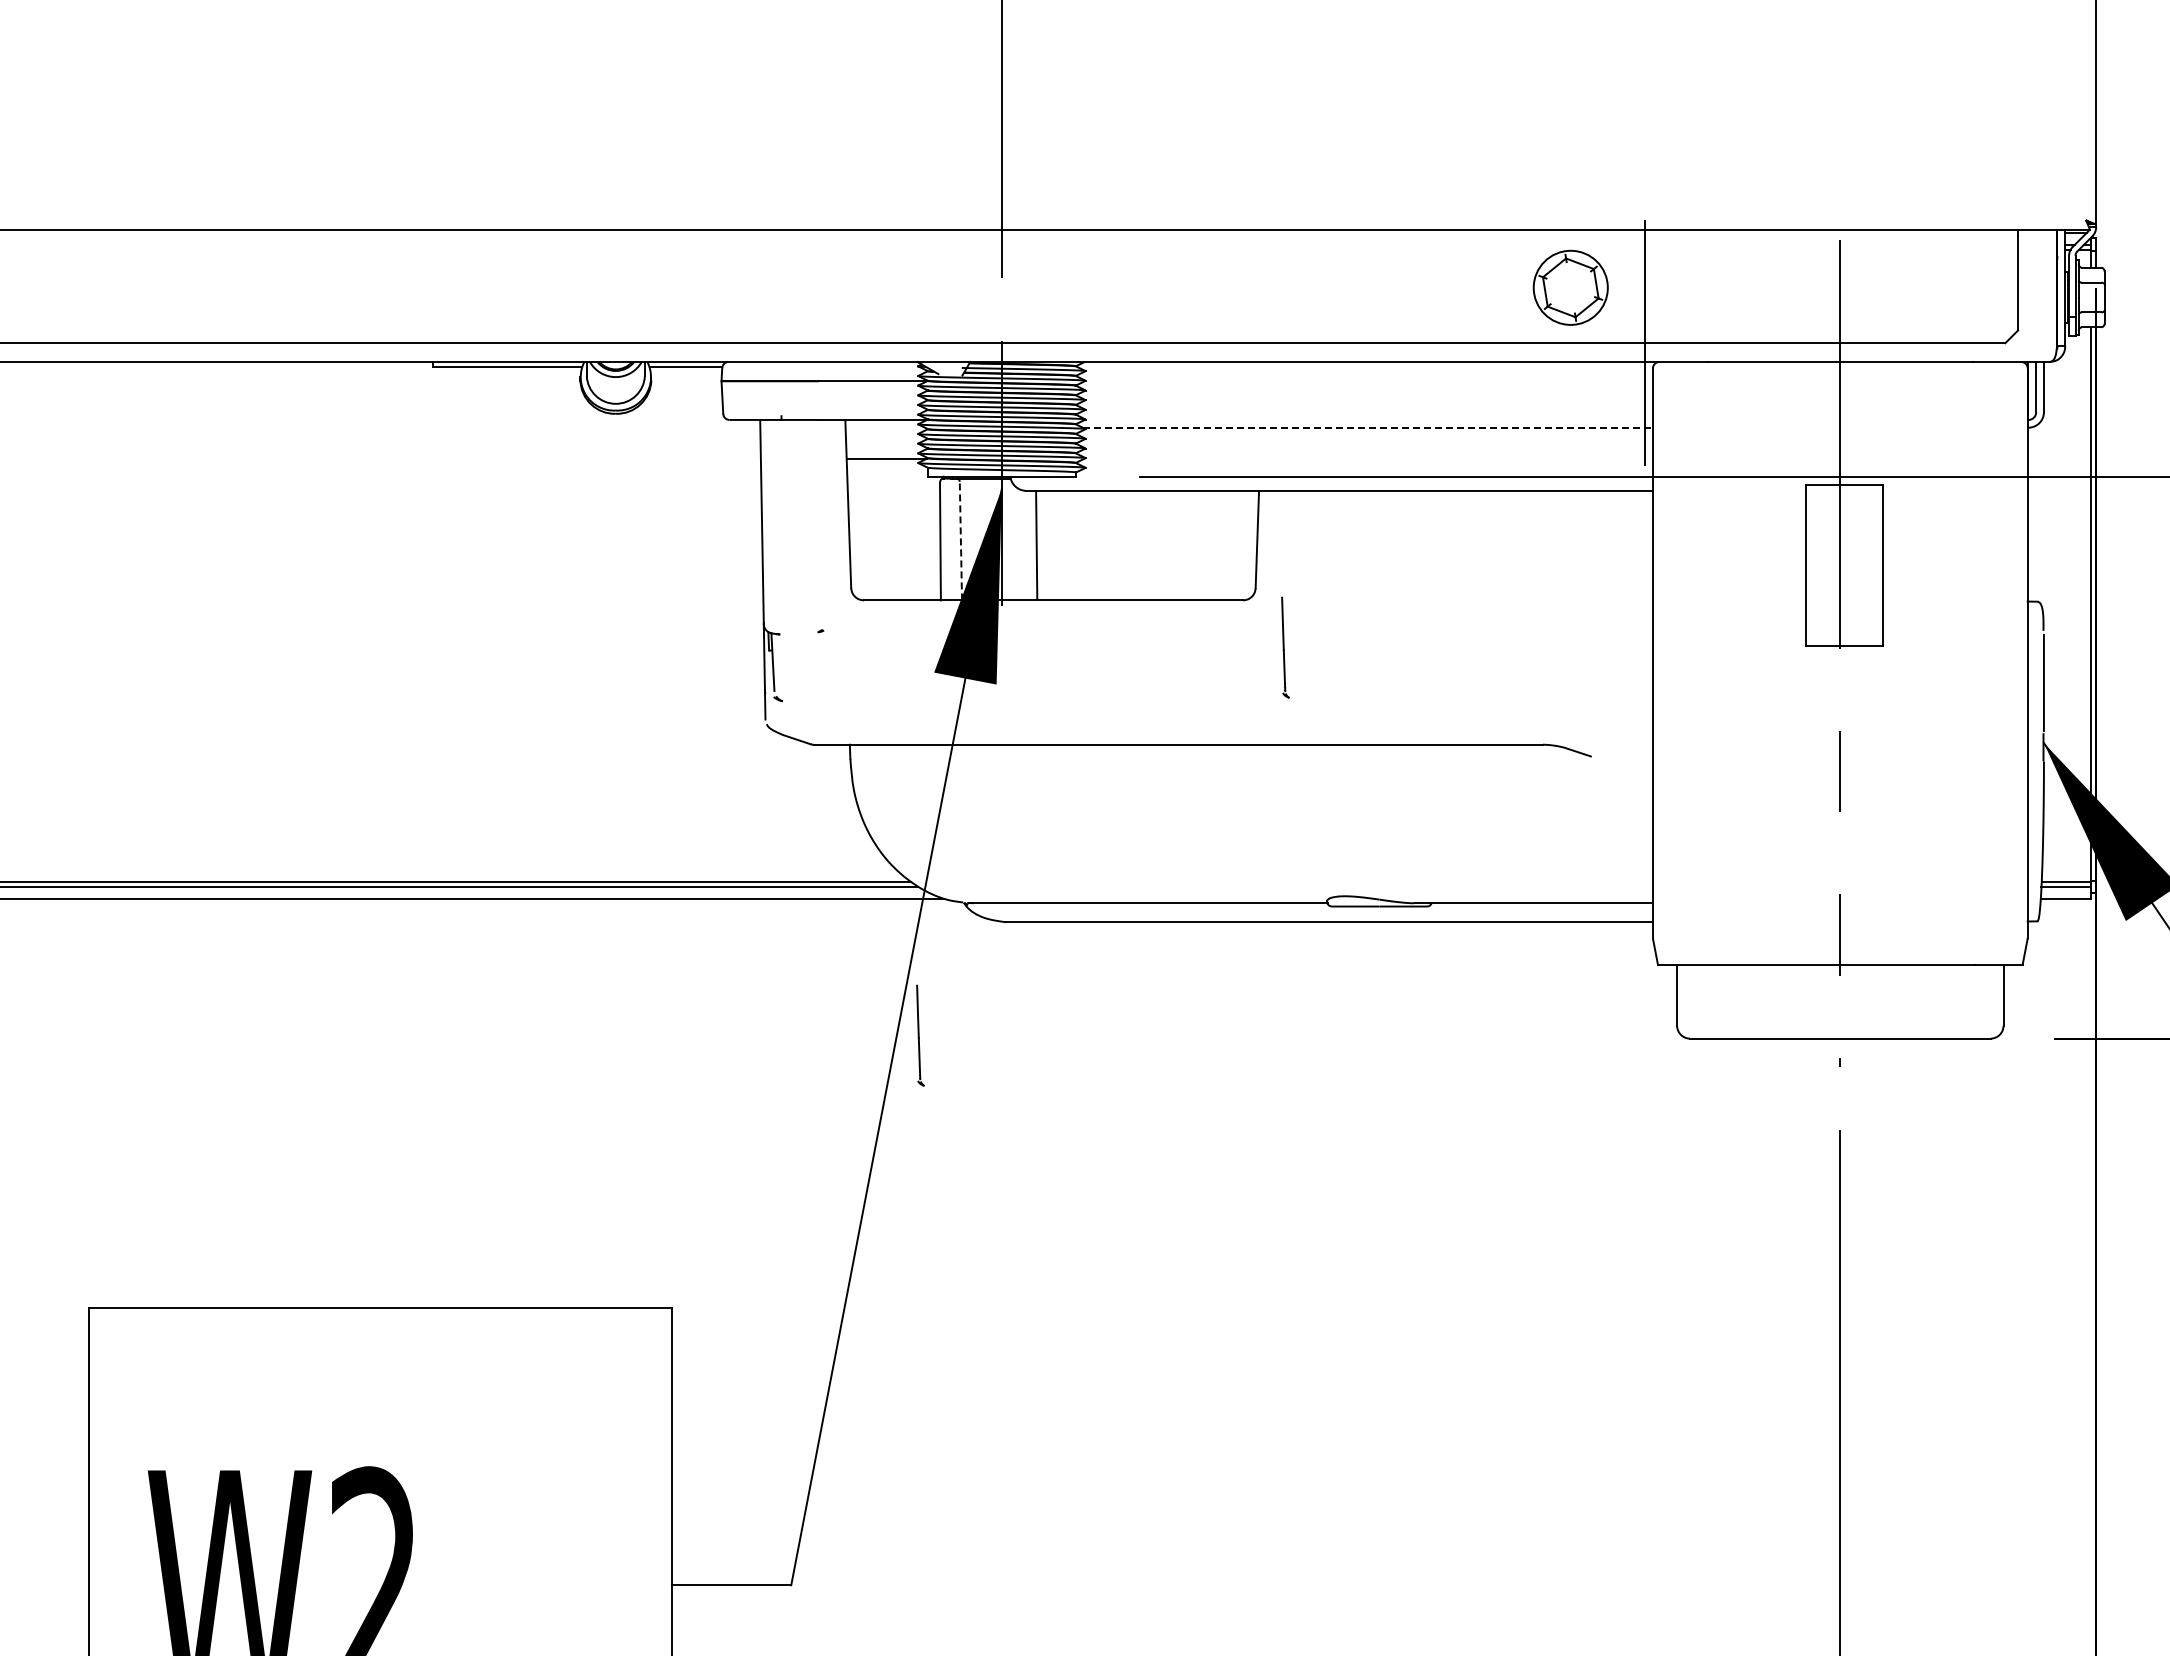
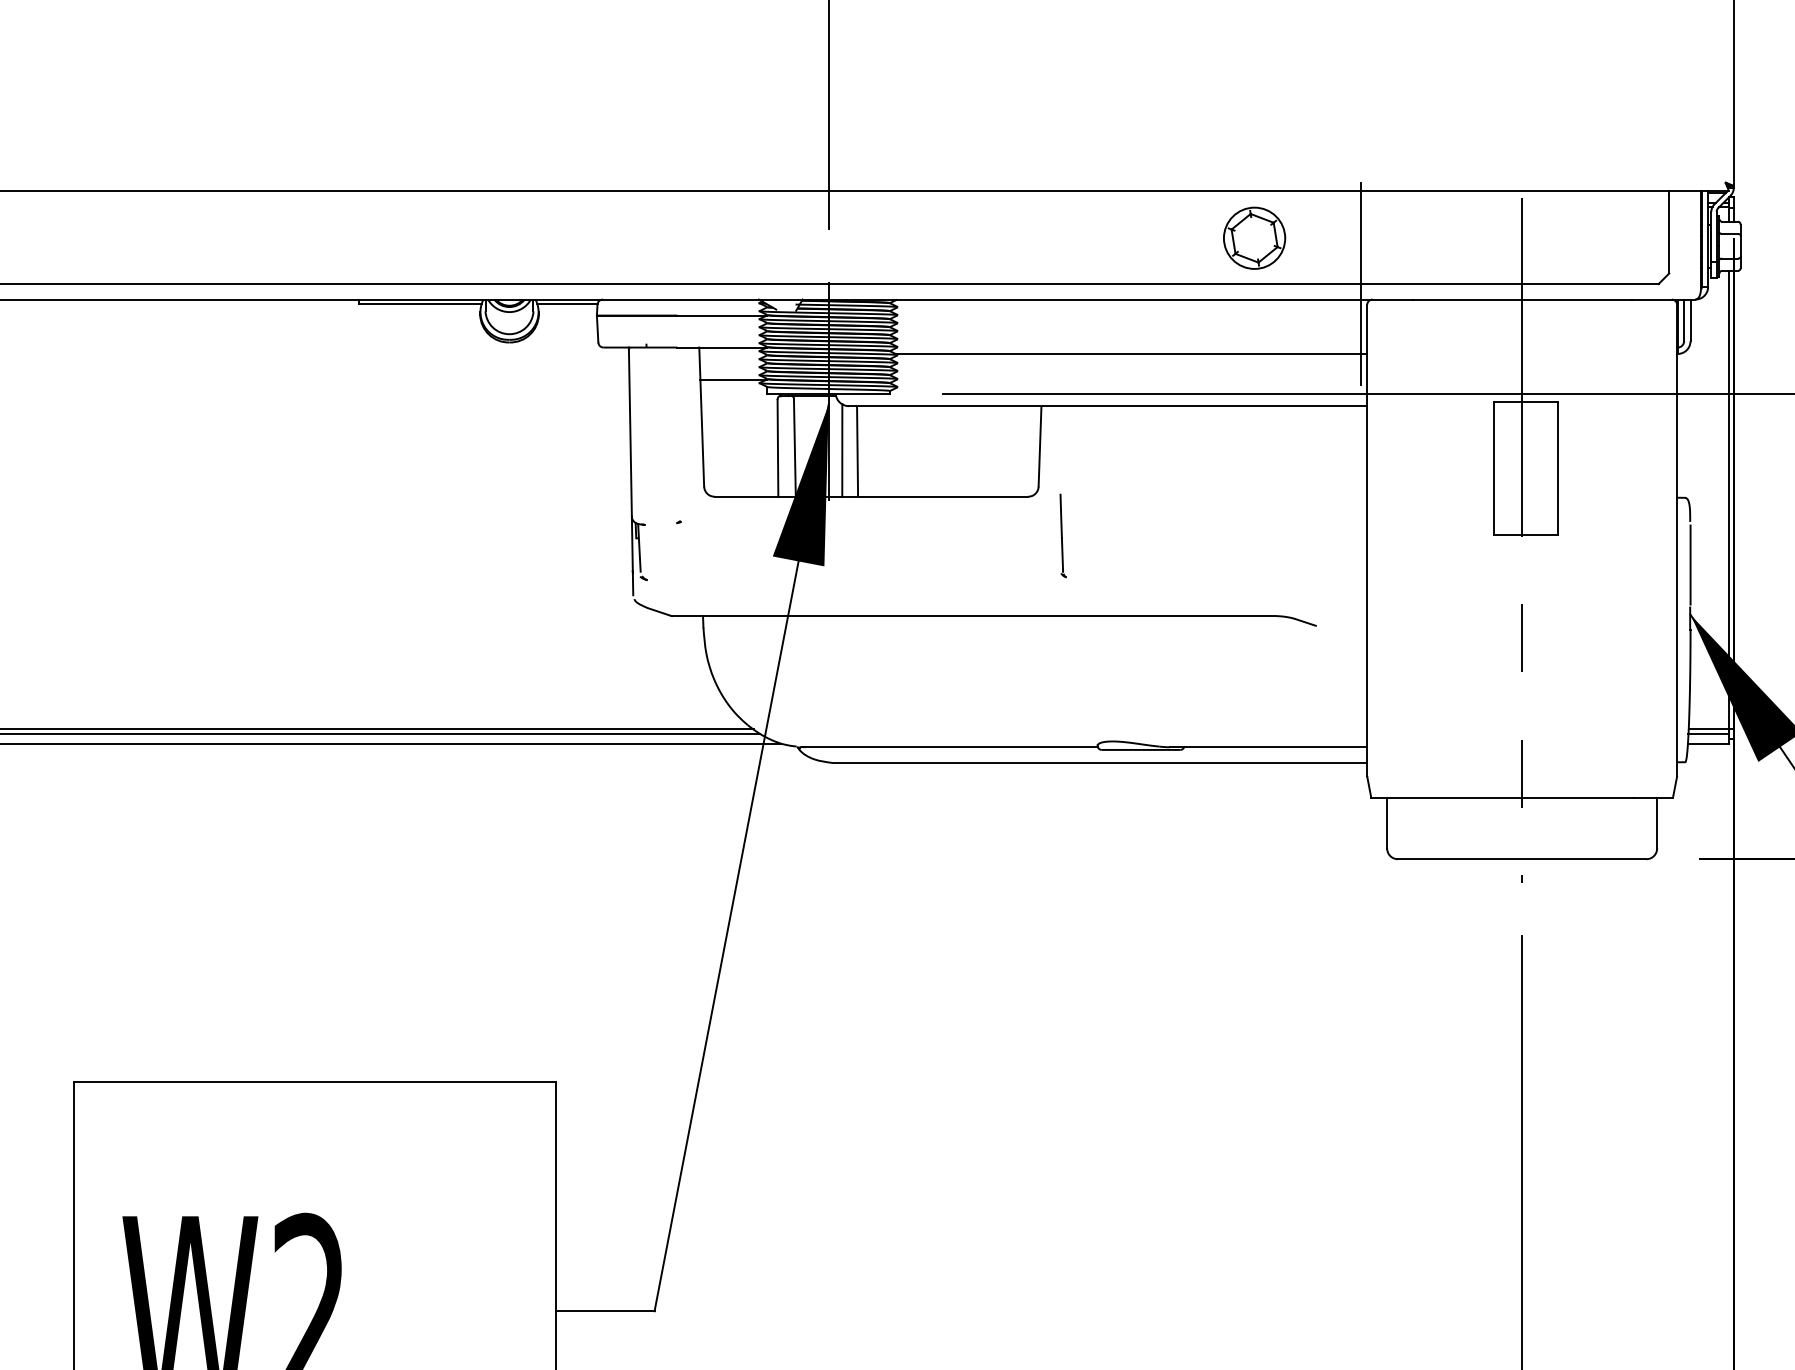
part: (1570, 287) -> (1254, 238), moved
line: (1368, 427) -> (1131, 353), dashed -> solid
line: (960, 540) -> (794, 447), dashed -> solid
line: (1018, 544) -> (842, 450), added
part: (920, 1035) -> (761, 856), removed

